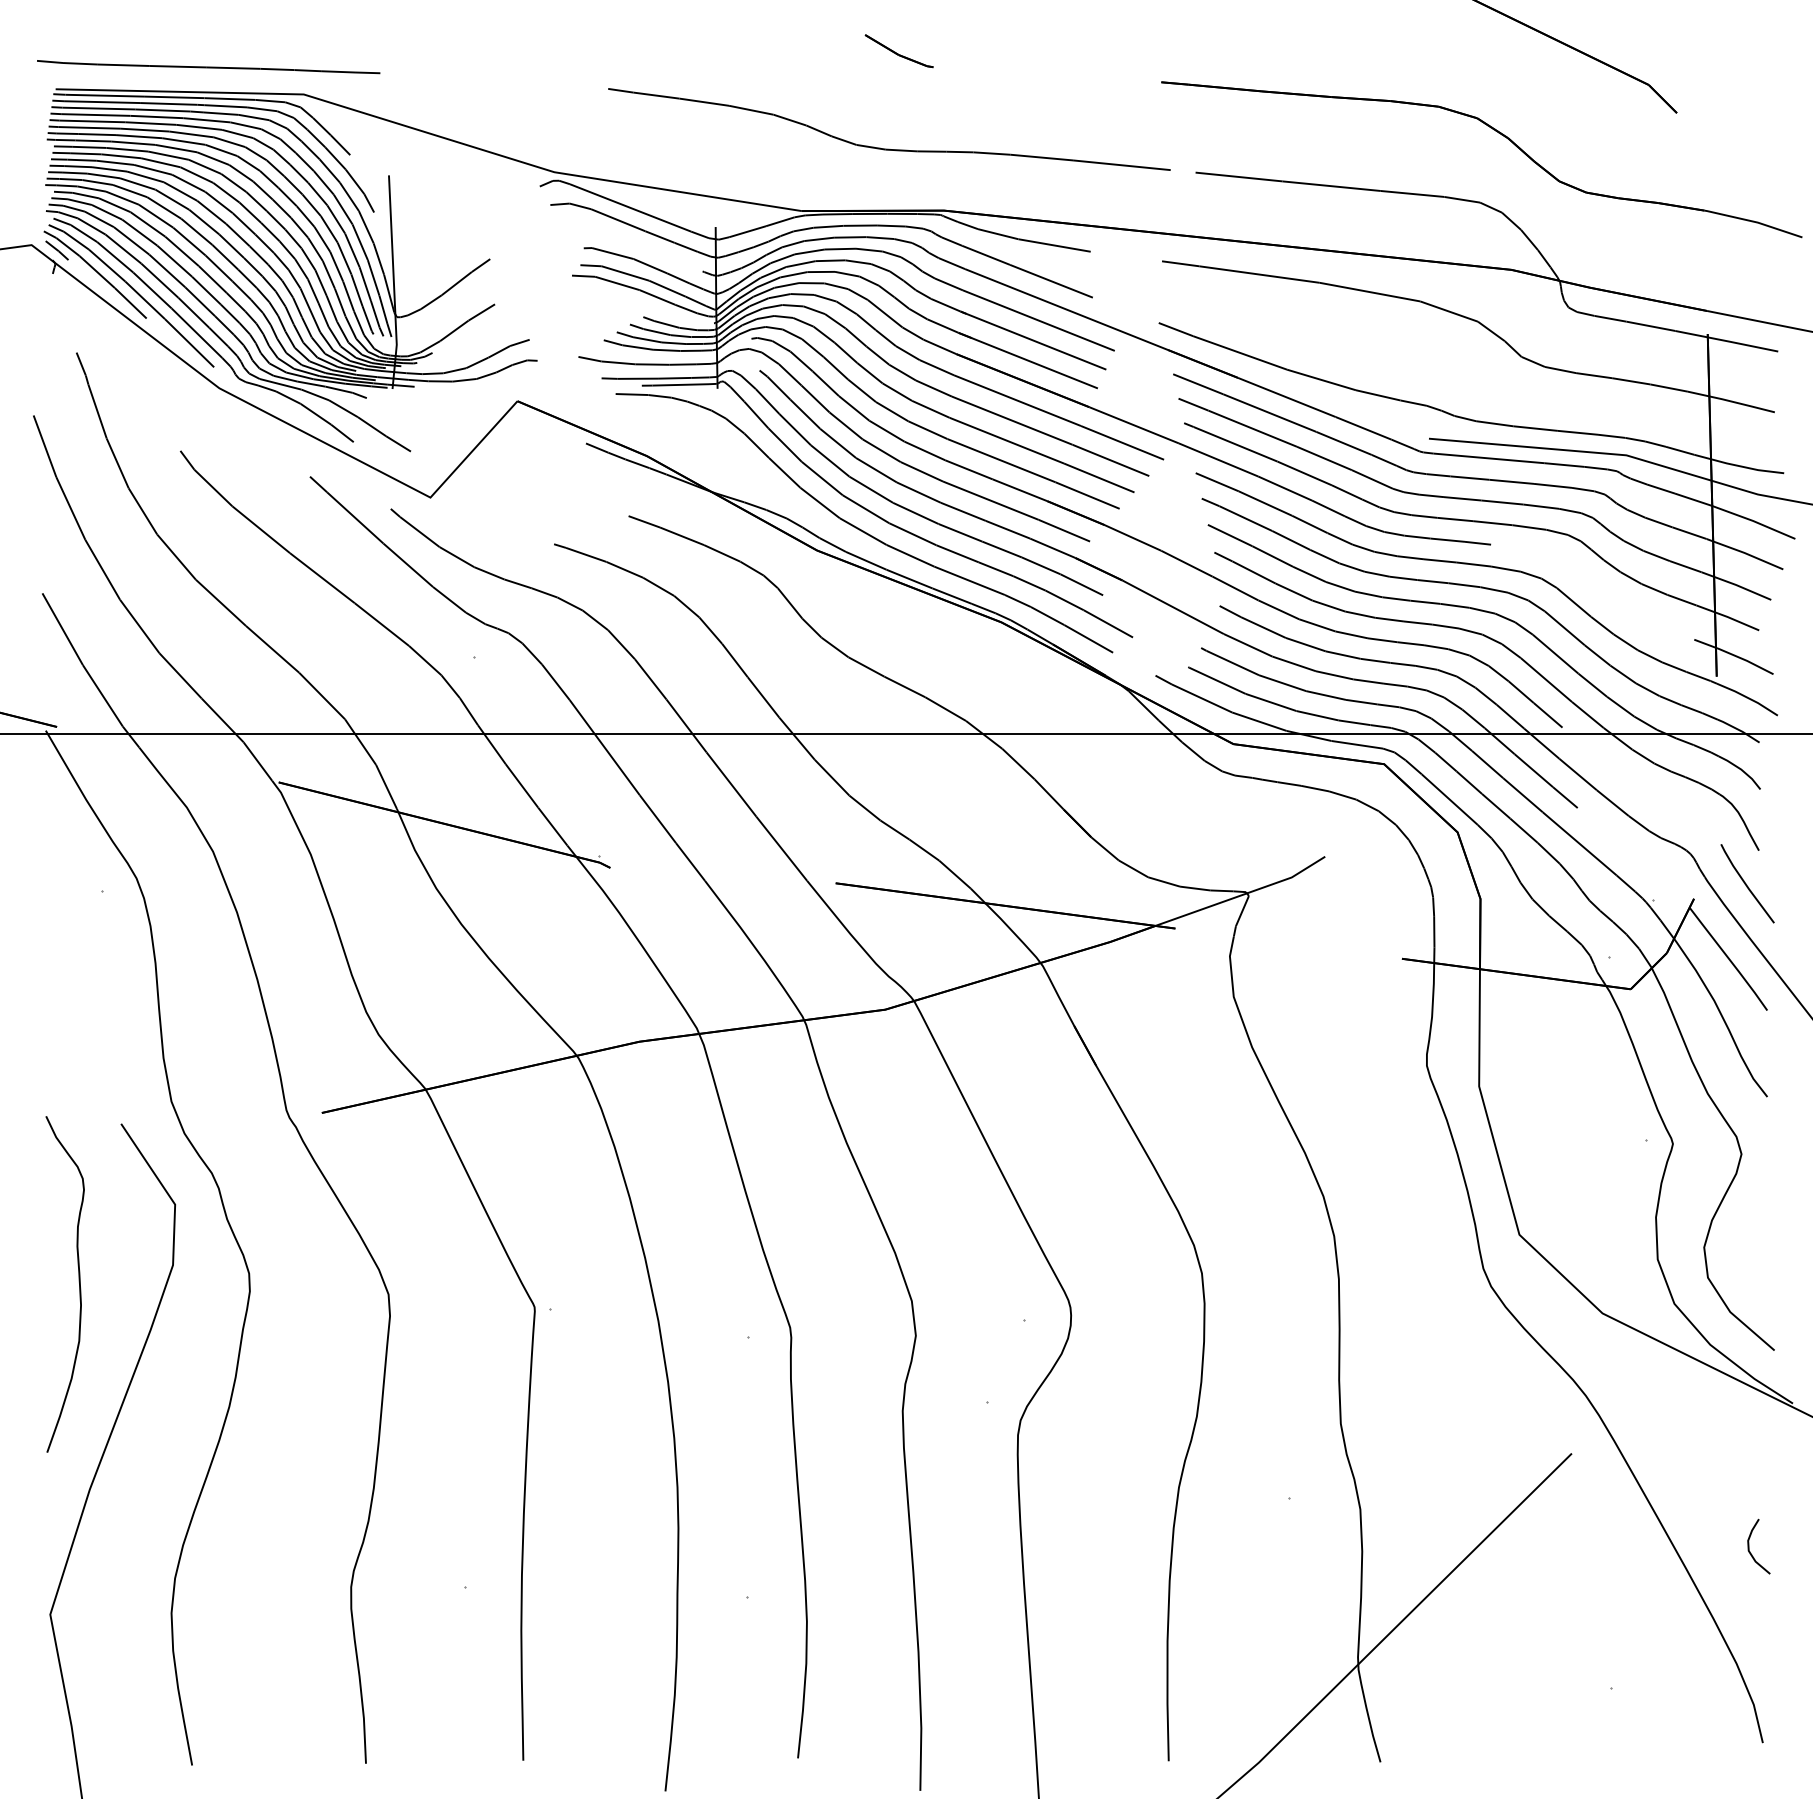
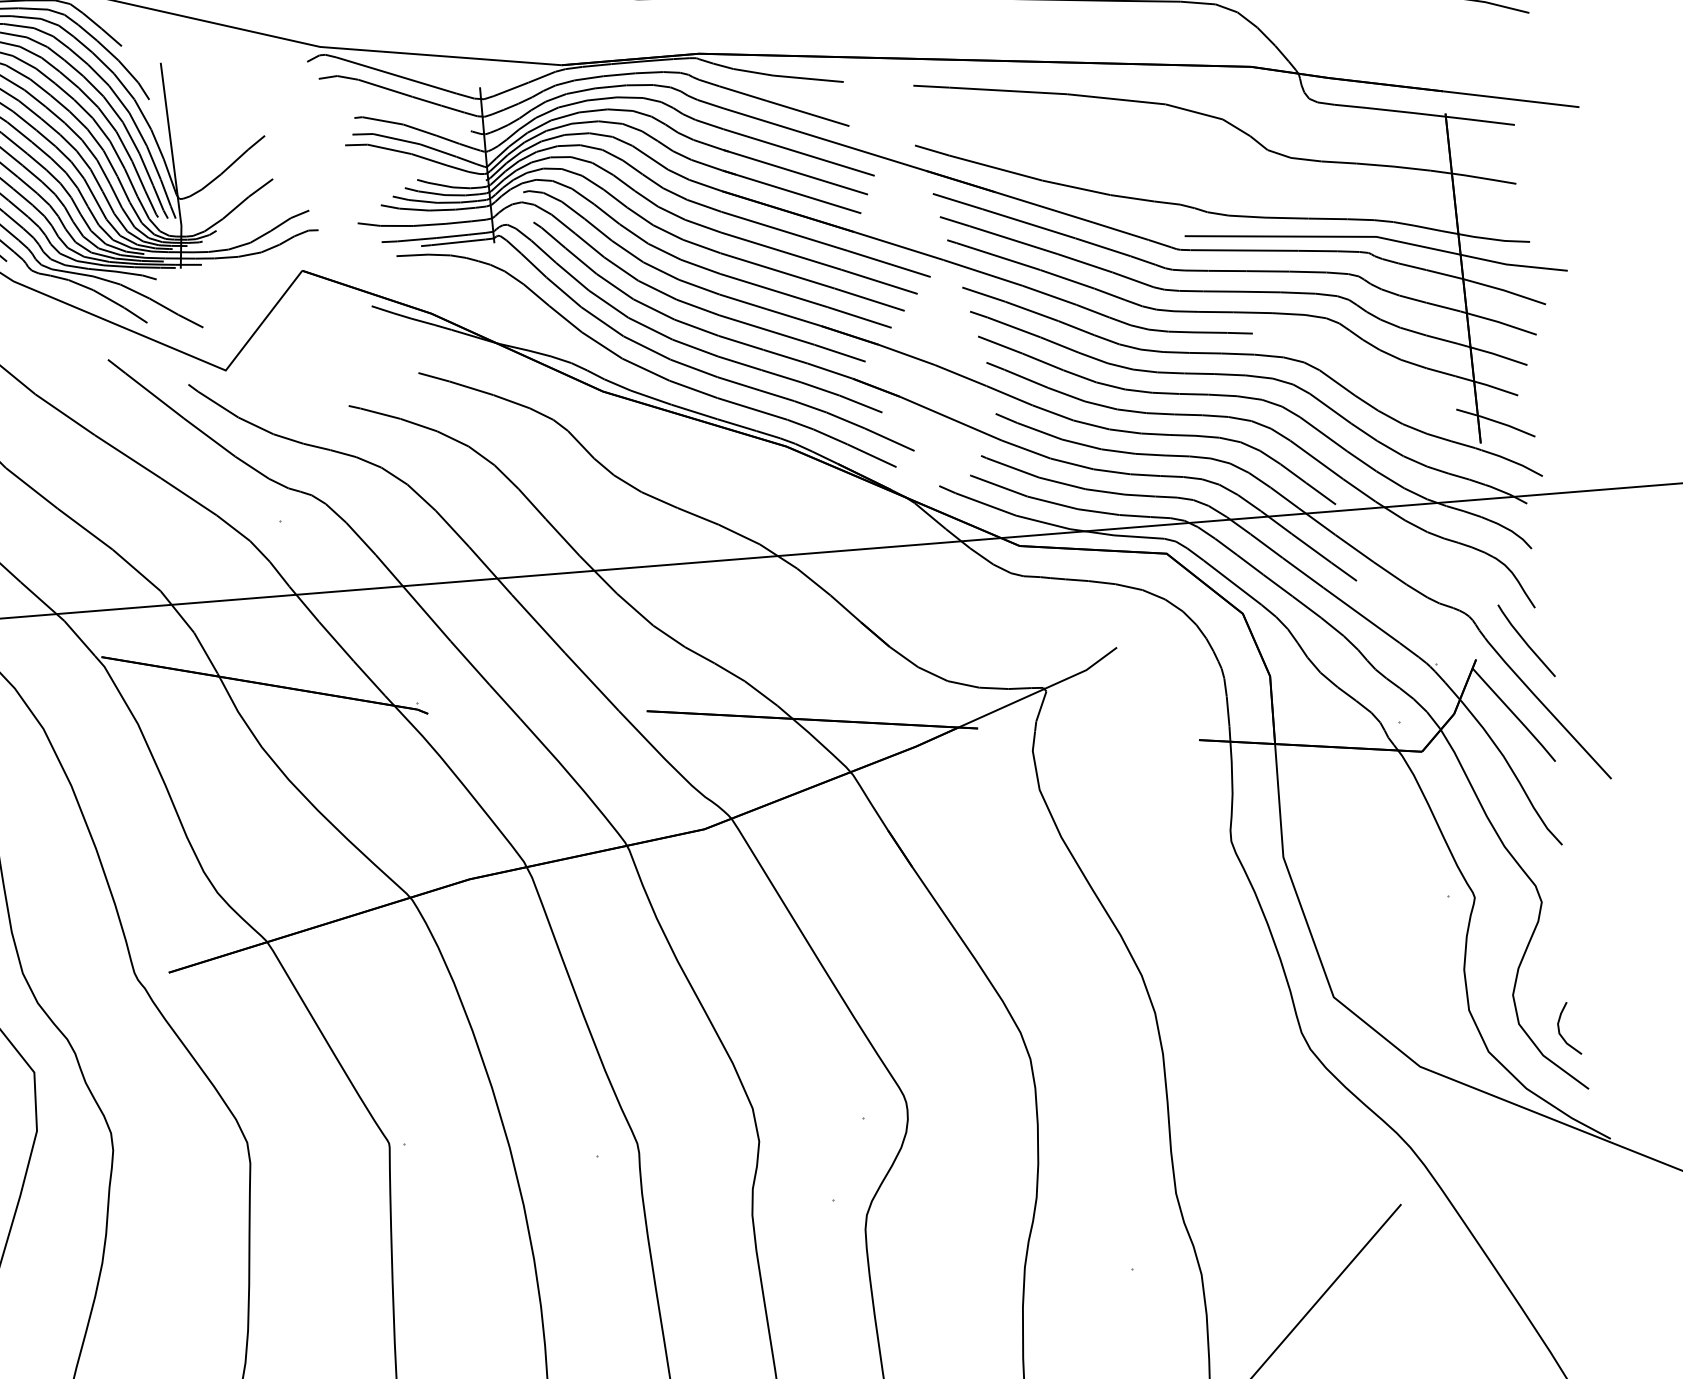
curve: (1749, 1546) -> (1559, 1029), moved

